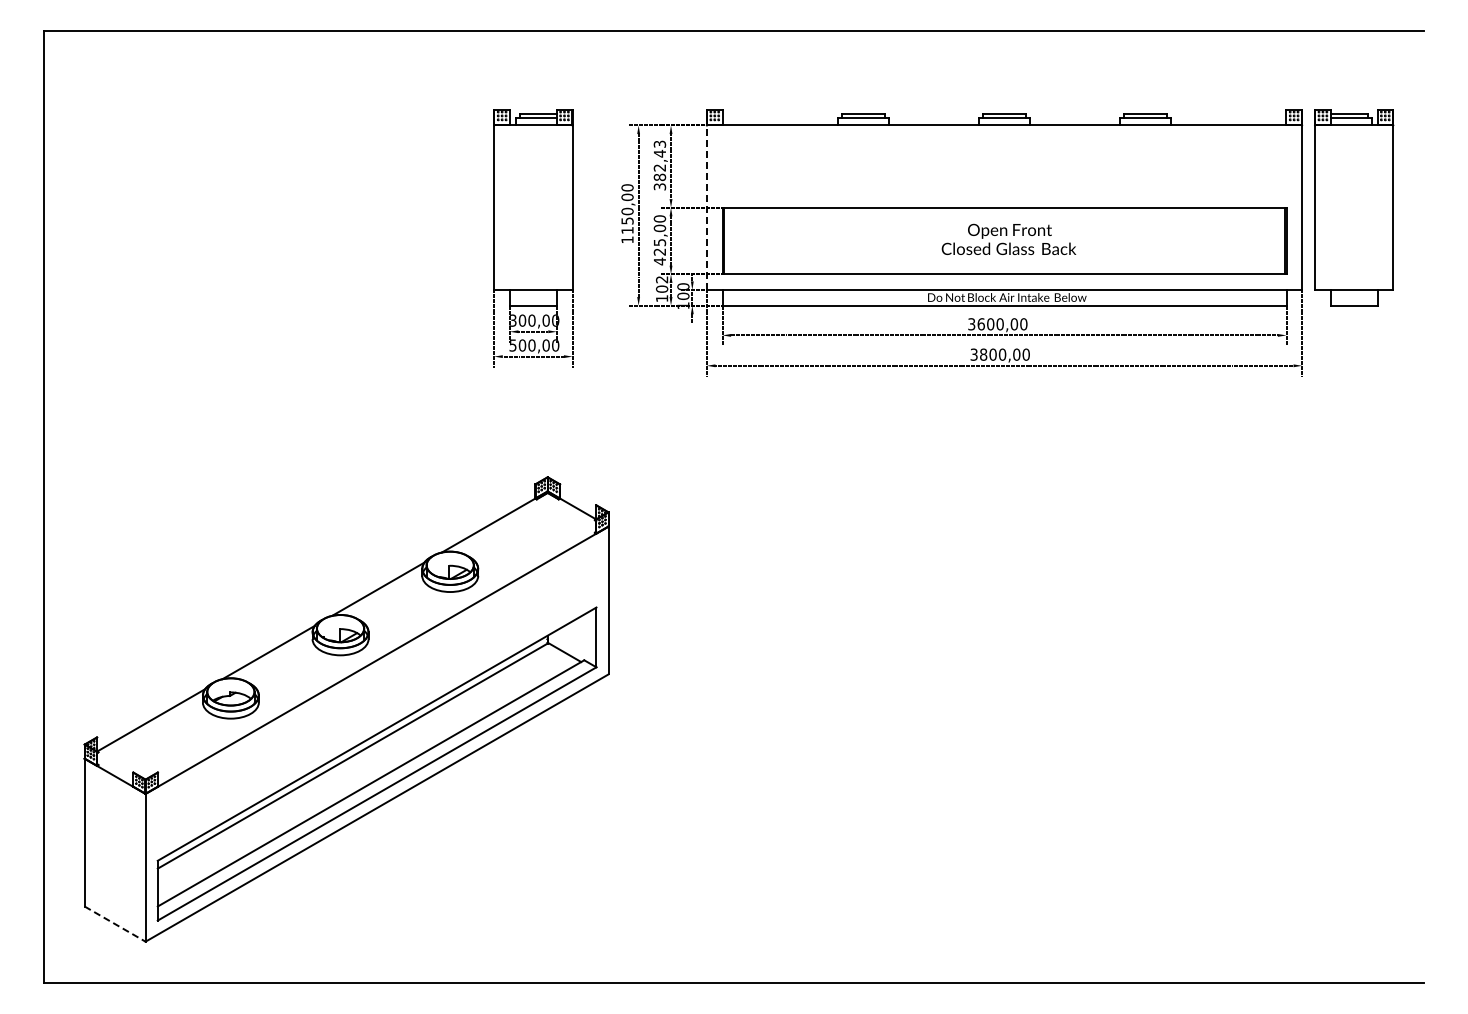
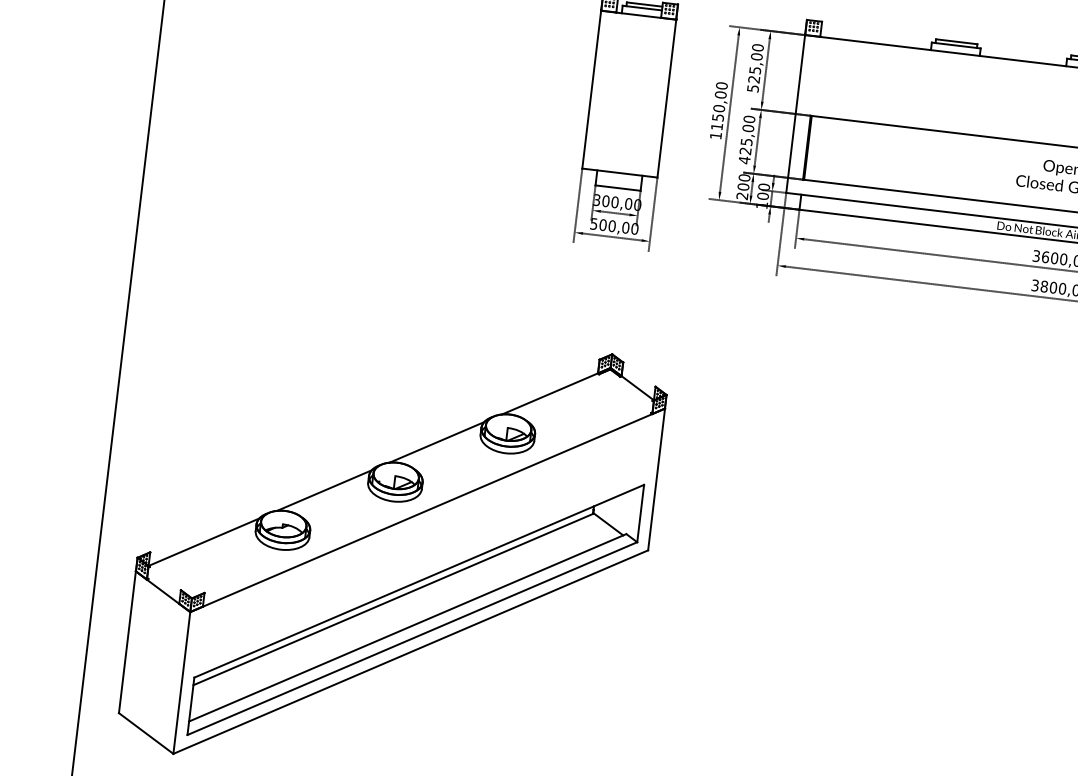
text: (659, 165) -> (755, 68), 382,43 -> 525,00
line: (706, 207) -> (795, 113), dashed -> solid
text: (661, 289) -> (742, 187), 102 -> 200
line: (115, 924) -> (146, 733), dashed -> solid

